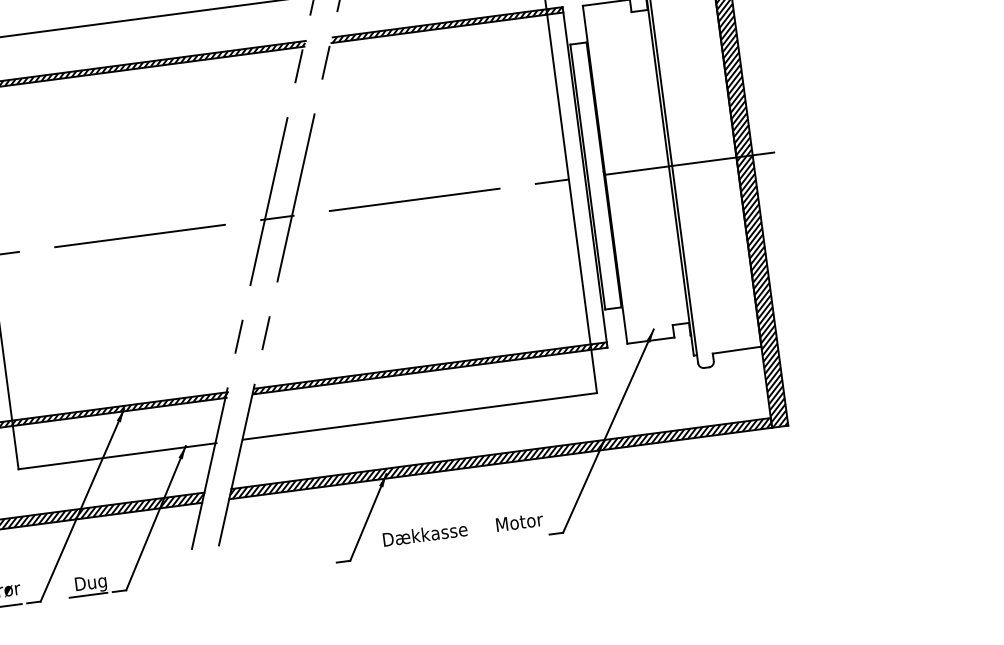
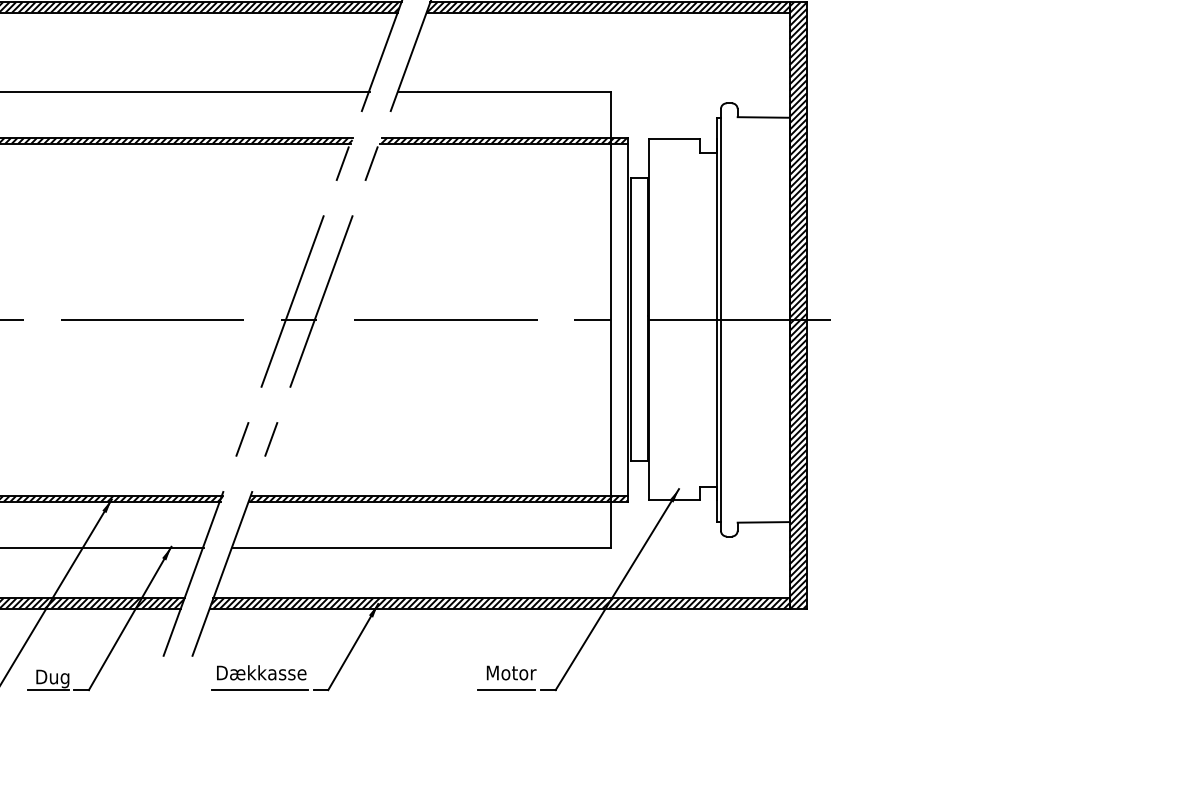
text: (425, 534) -> (261, 672), moved
line: (517, 539) -> (506, 690), added
line: (285, 569) -> (259, 690), added

